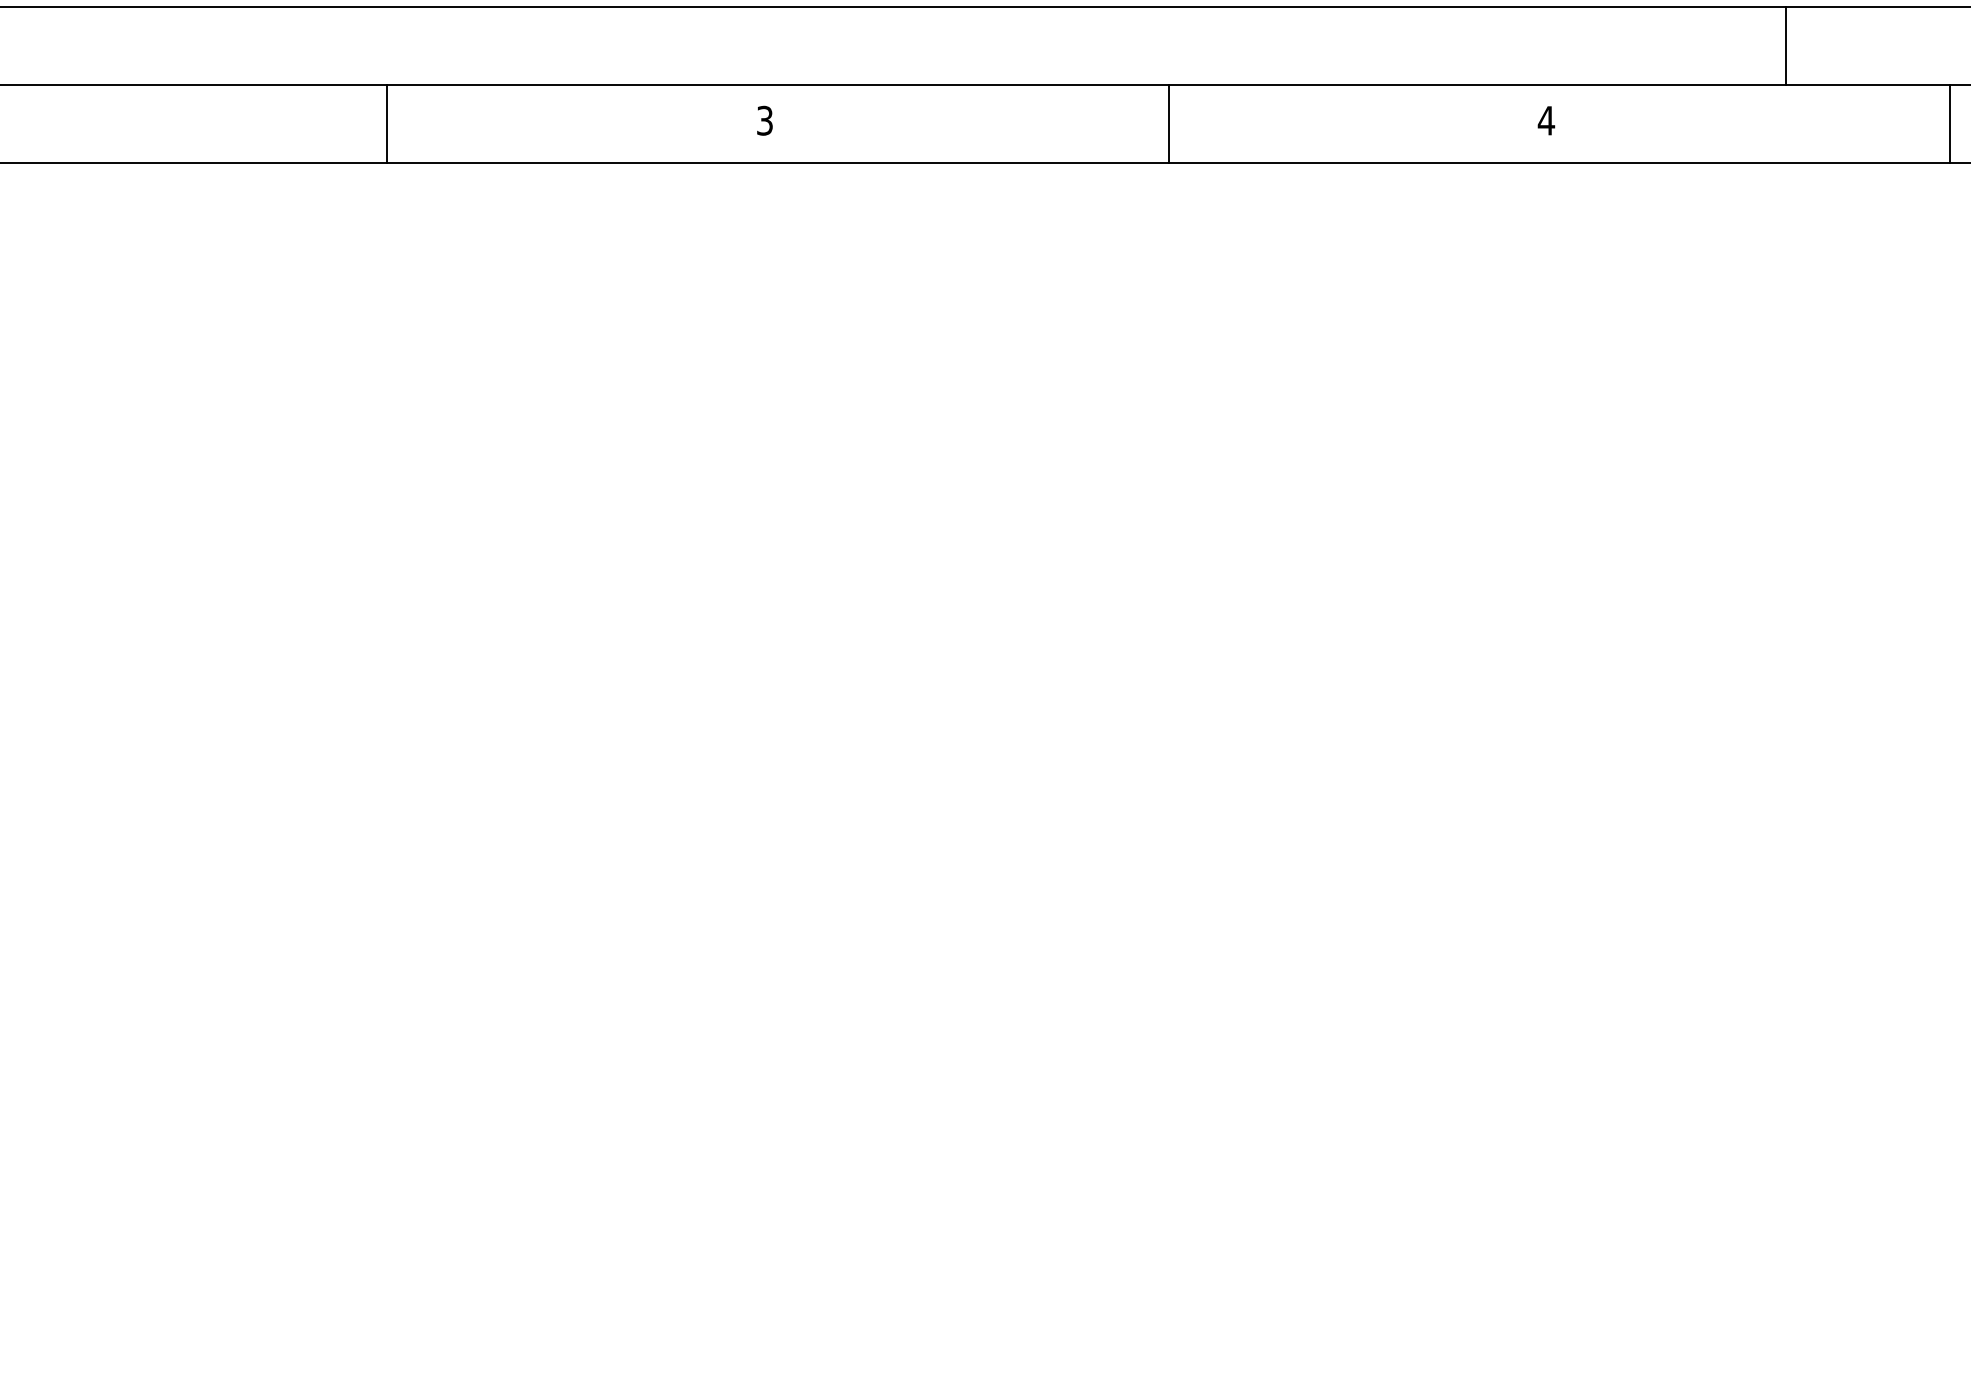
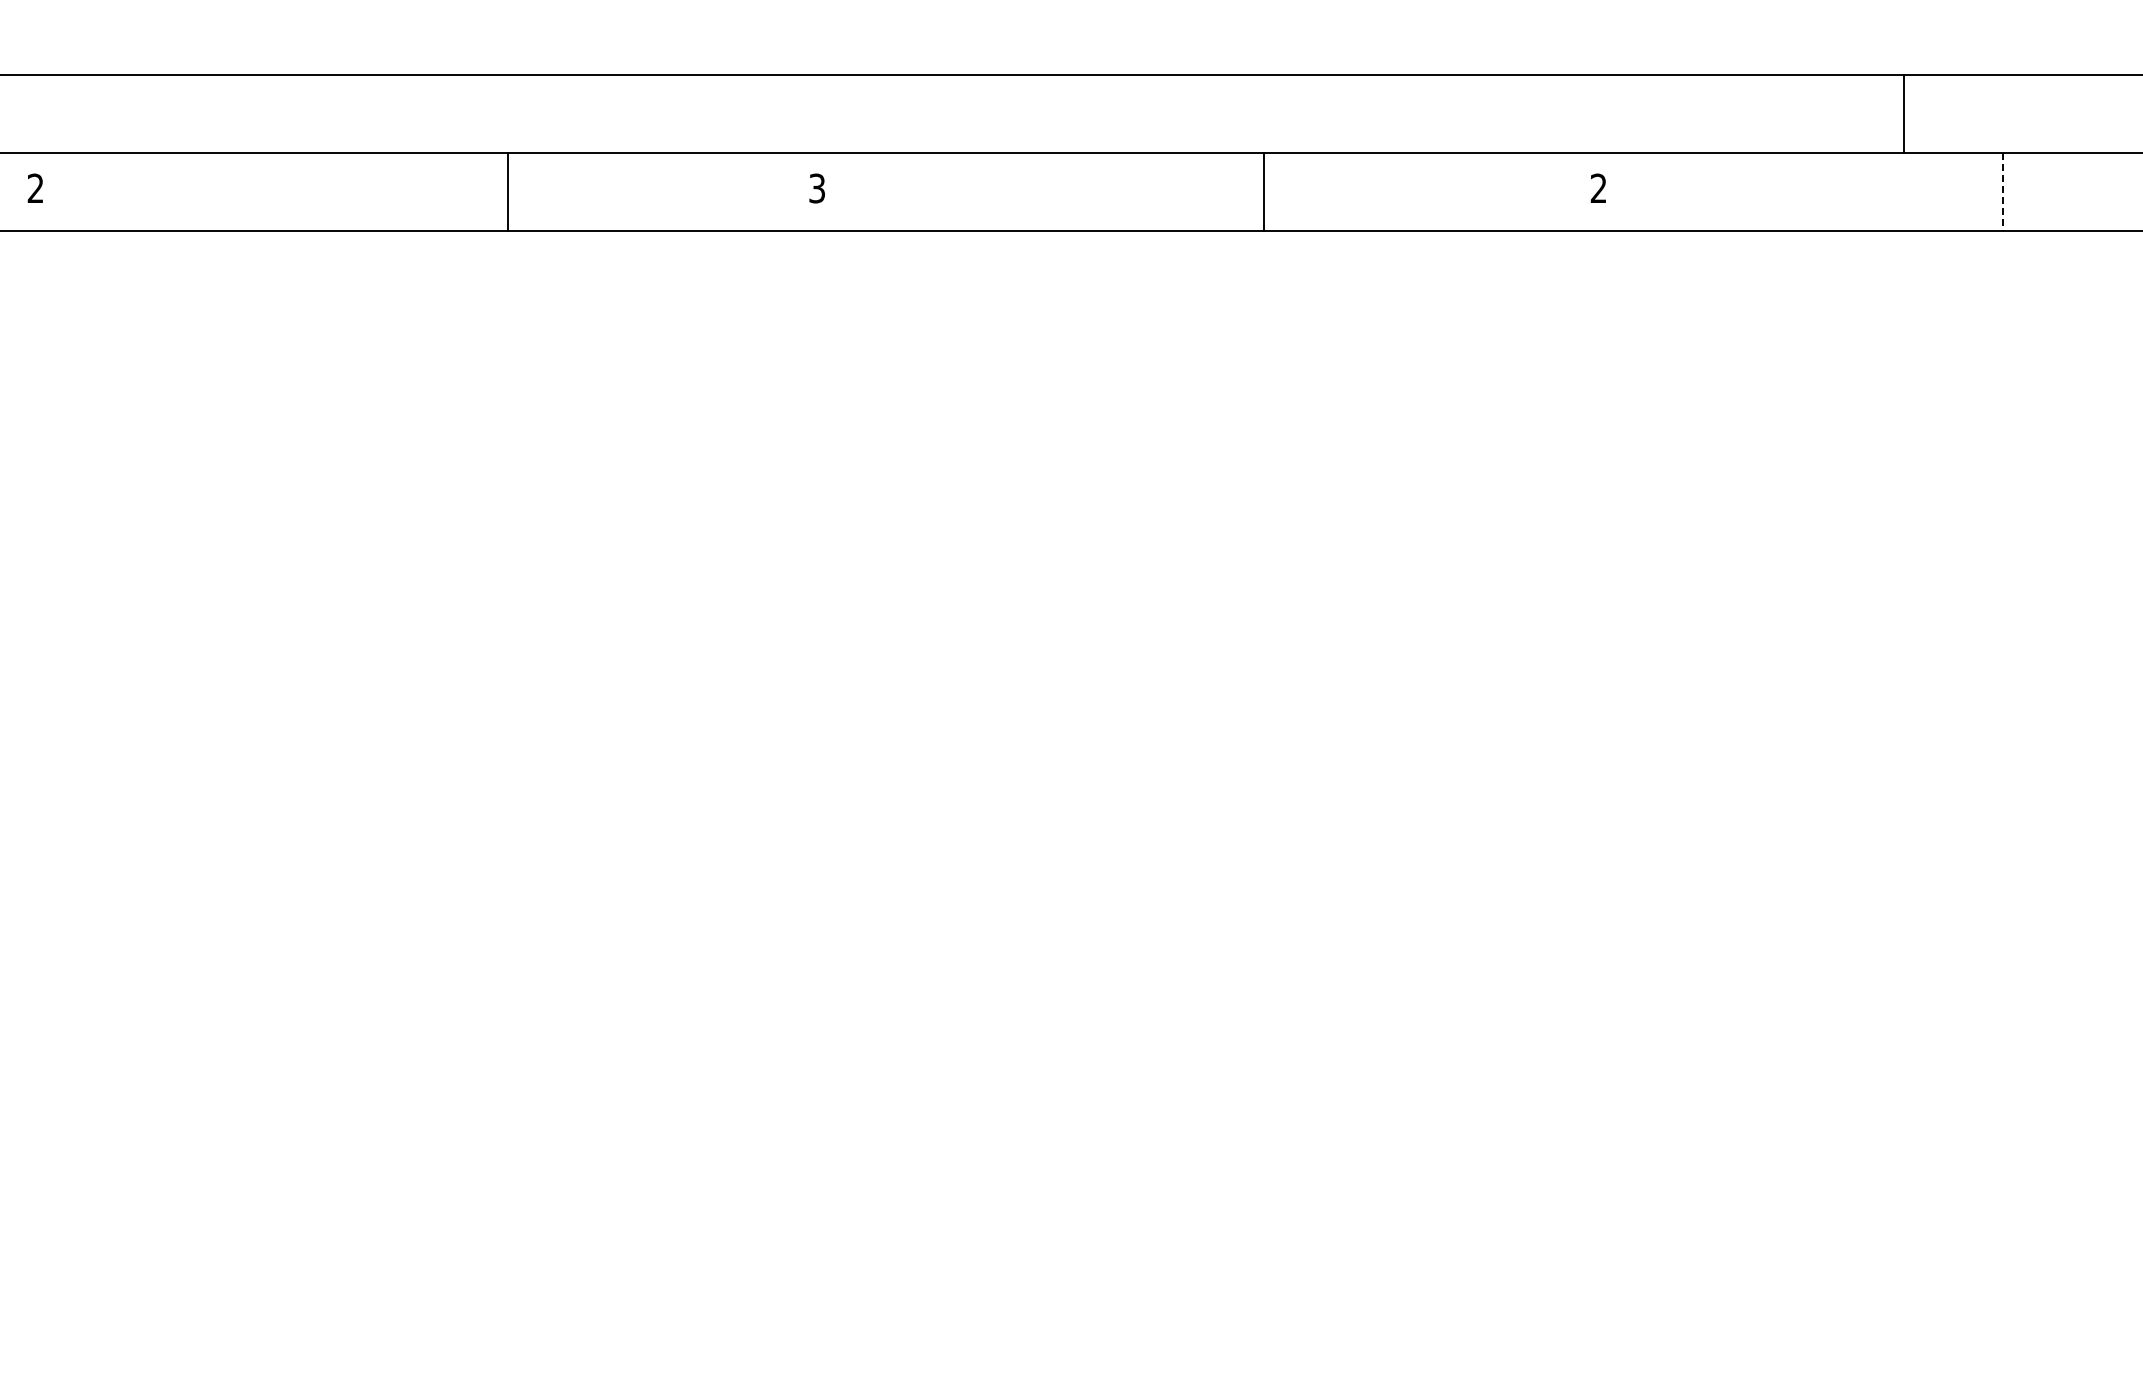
line: (1786, 45) -> (1904, 113), moved
text: (1546, 119) -> (1598, 187), 4 -> 2
line: (387, 123) -> (508, 191), moved
line: (1168, 123) -> (1263, 191), moved
line: (1950, 124) -> (2002, 192), solid -> dashed

